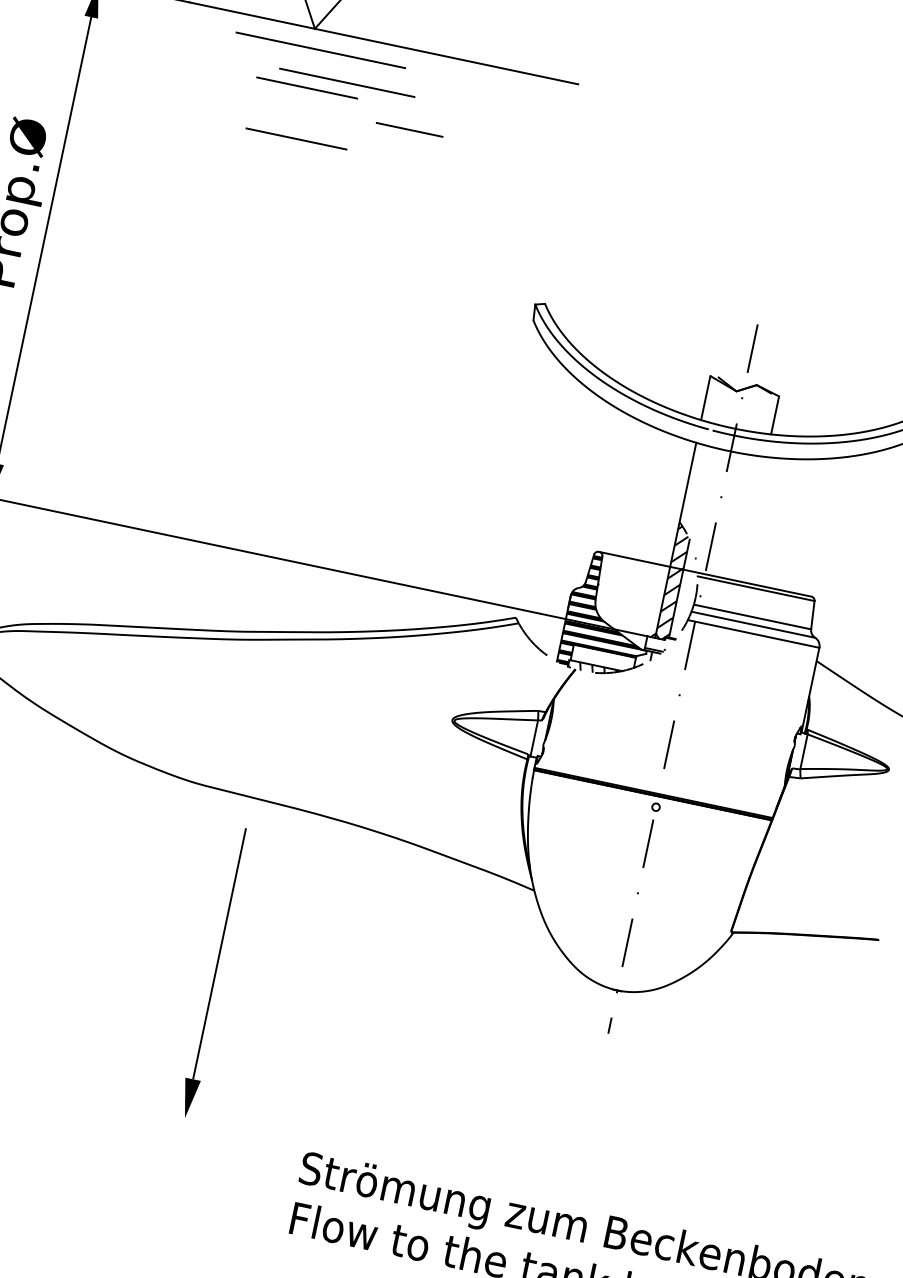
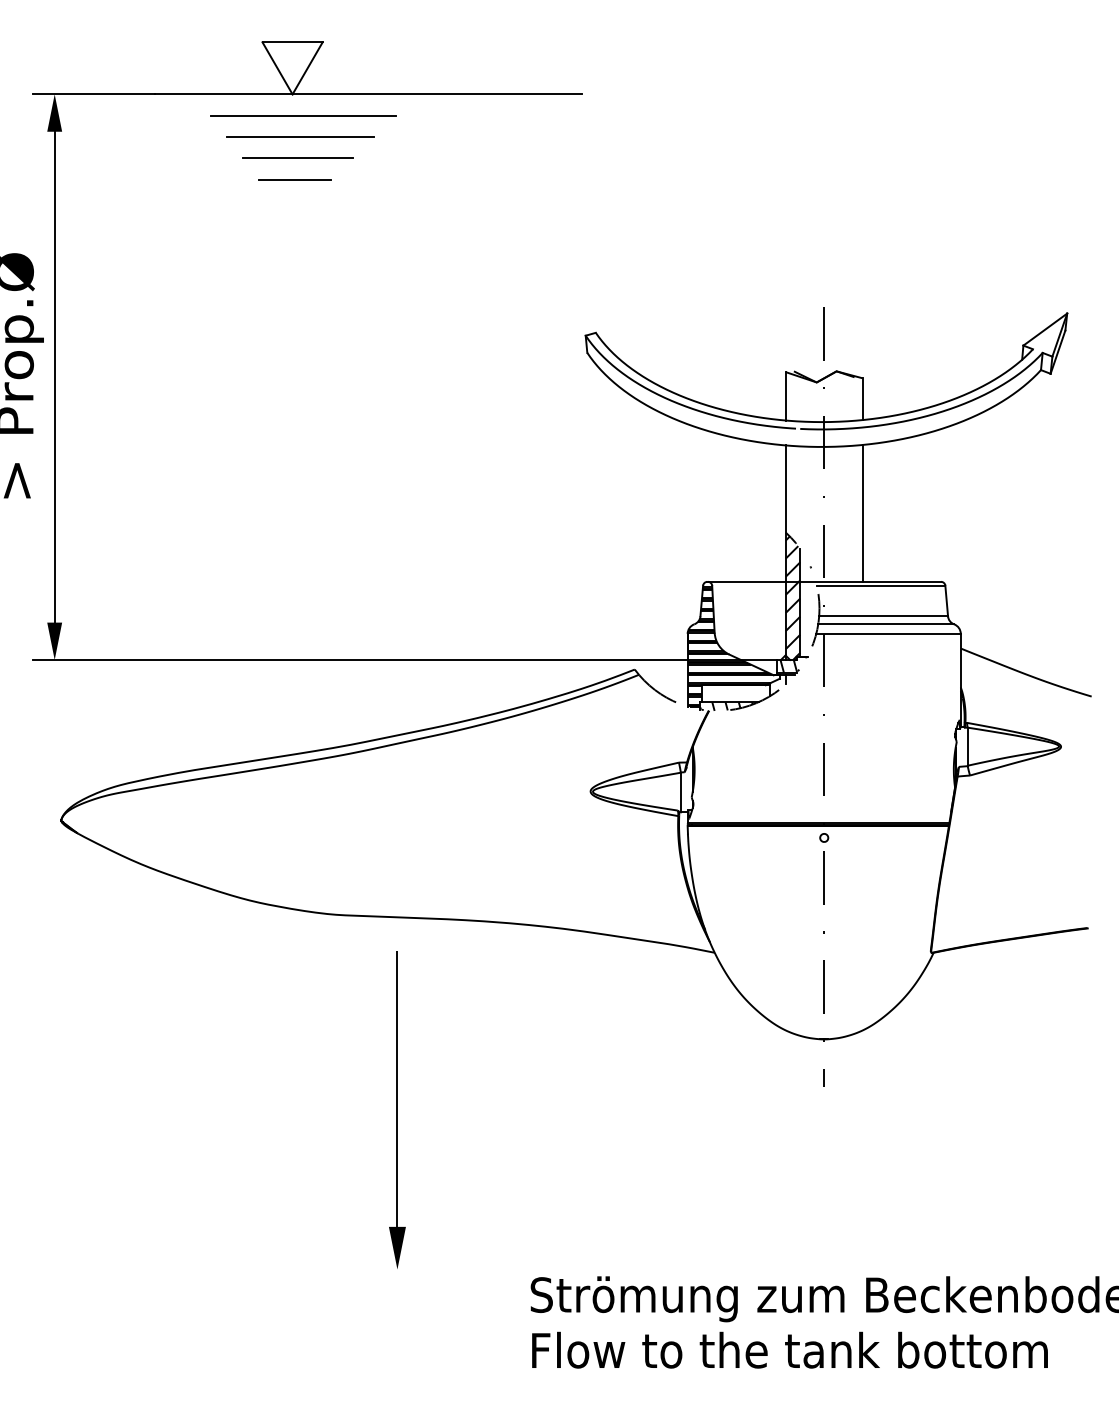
line: (347, 82) -> (300, 136), moved
line: (409, 129) -> (294, 179), moved
line: (296, 138) -> (297, 213), removed
line: (753, 518) -> (862, 512), added
hatch: (661, 643) -> (793, 664), added

